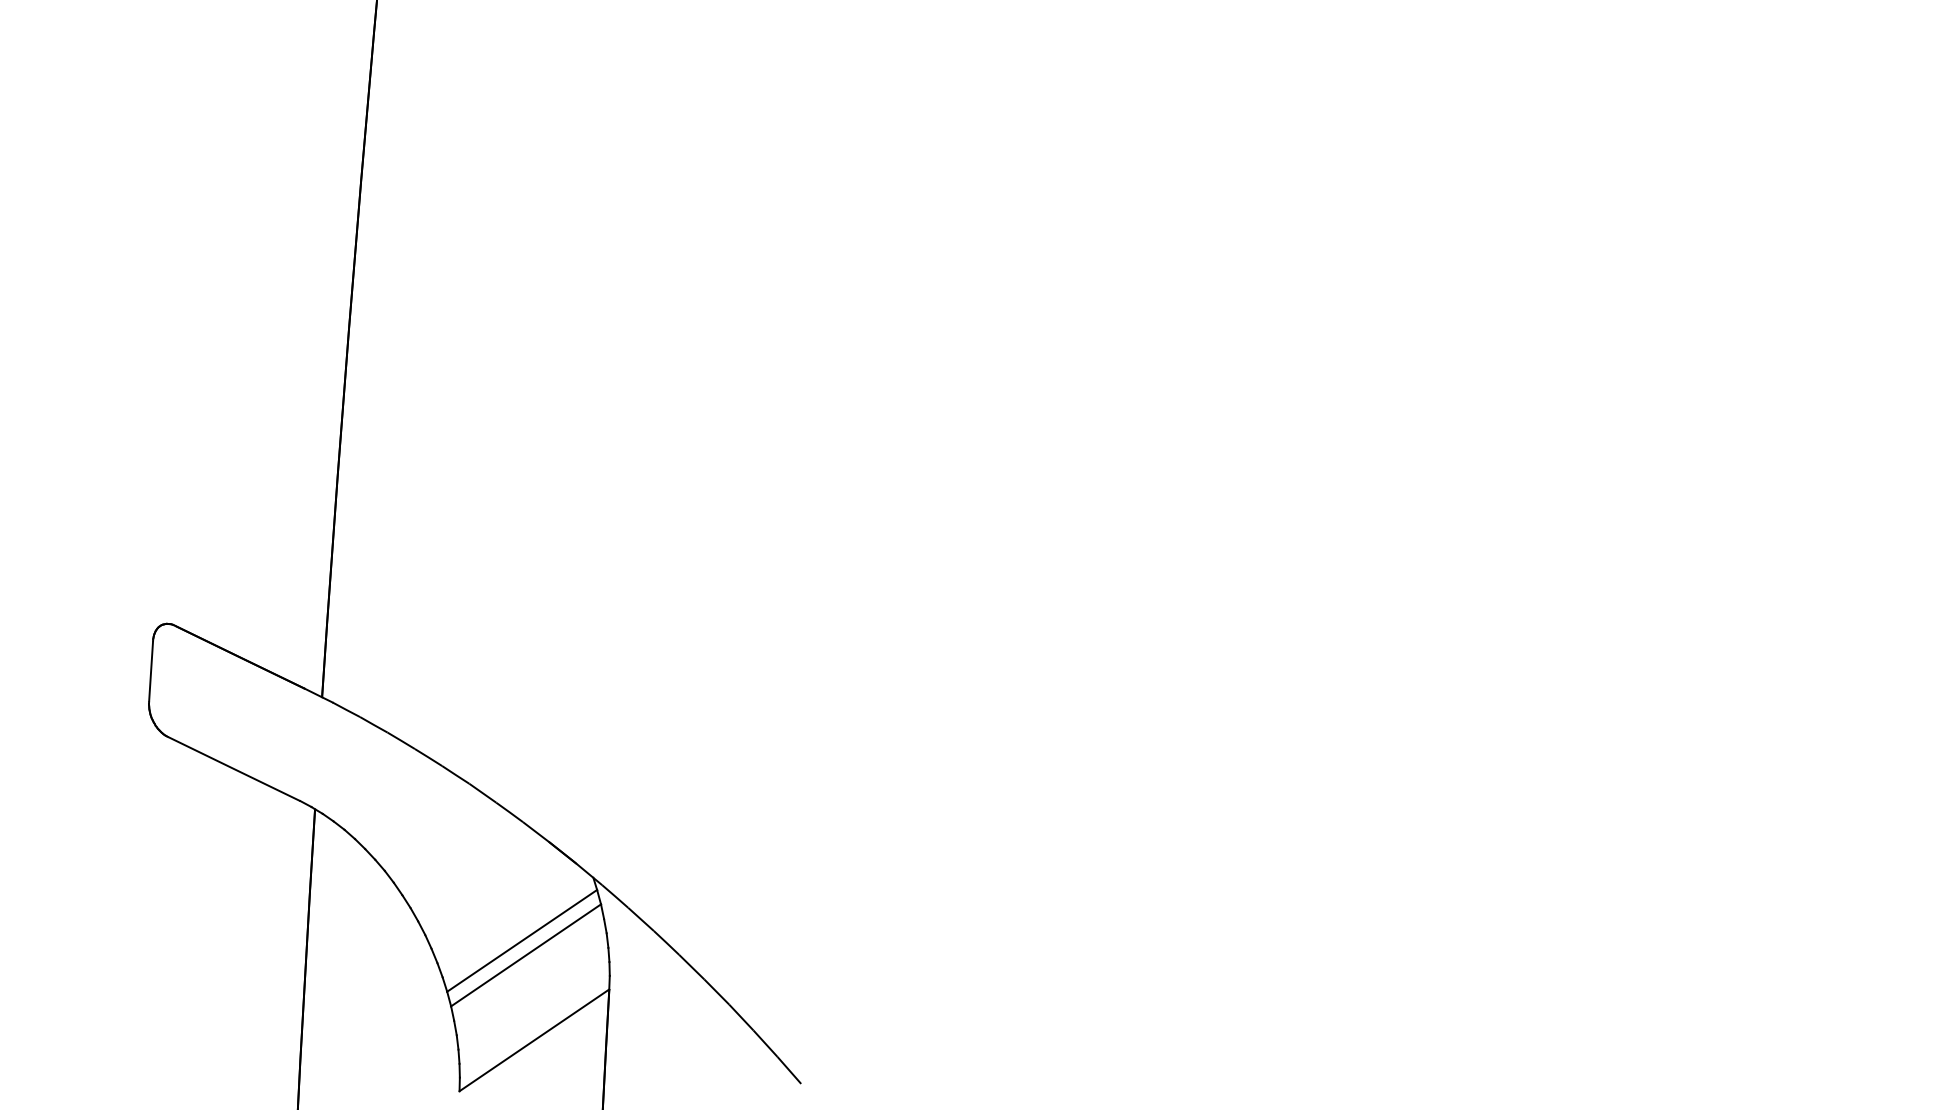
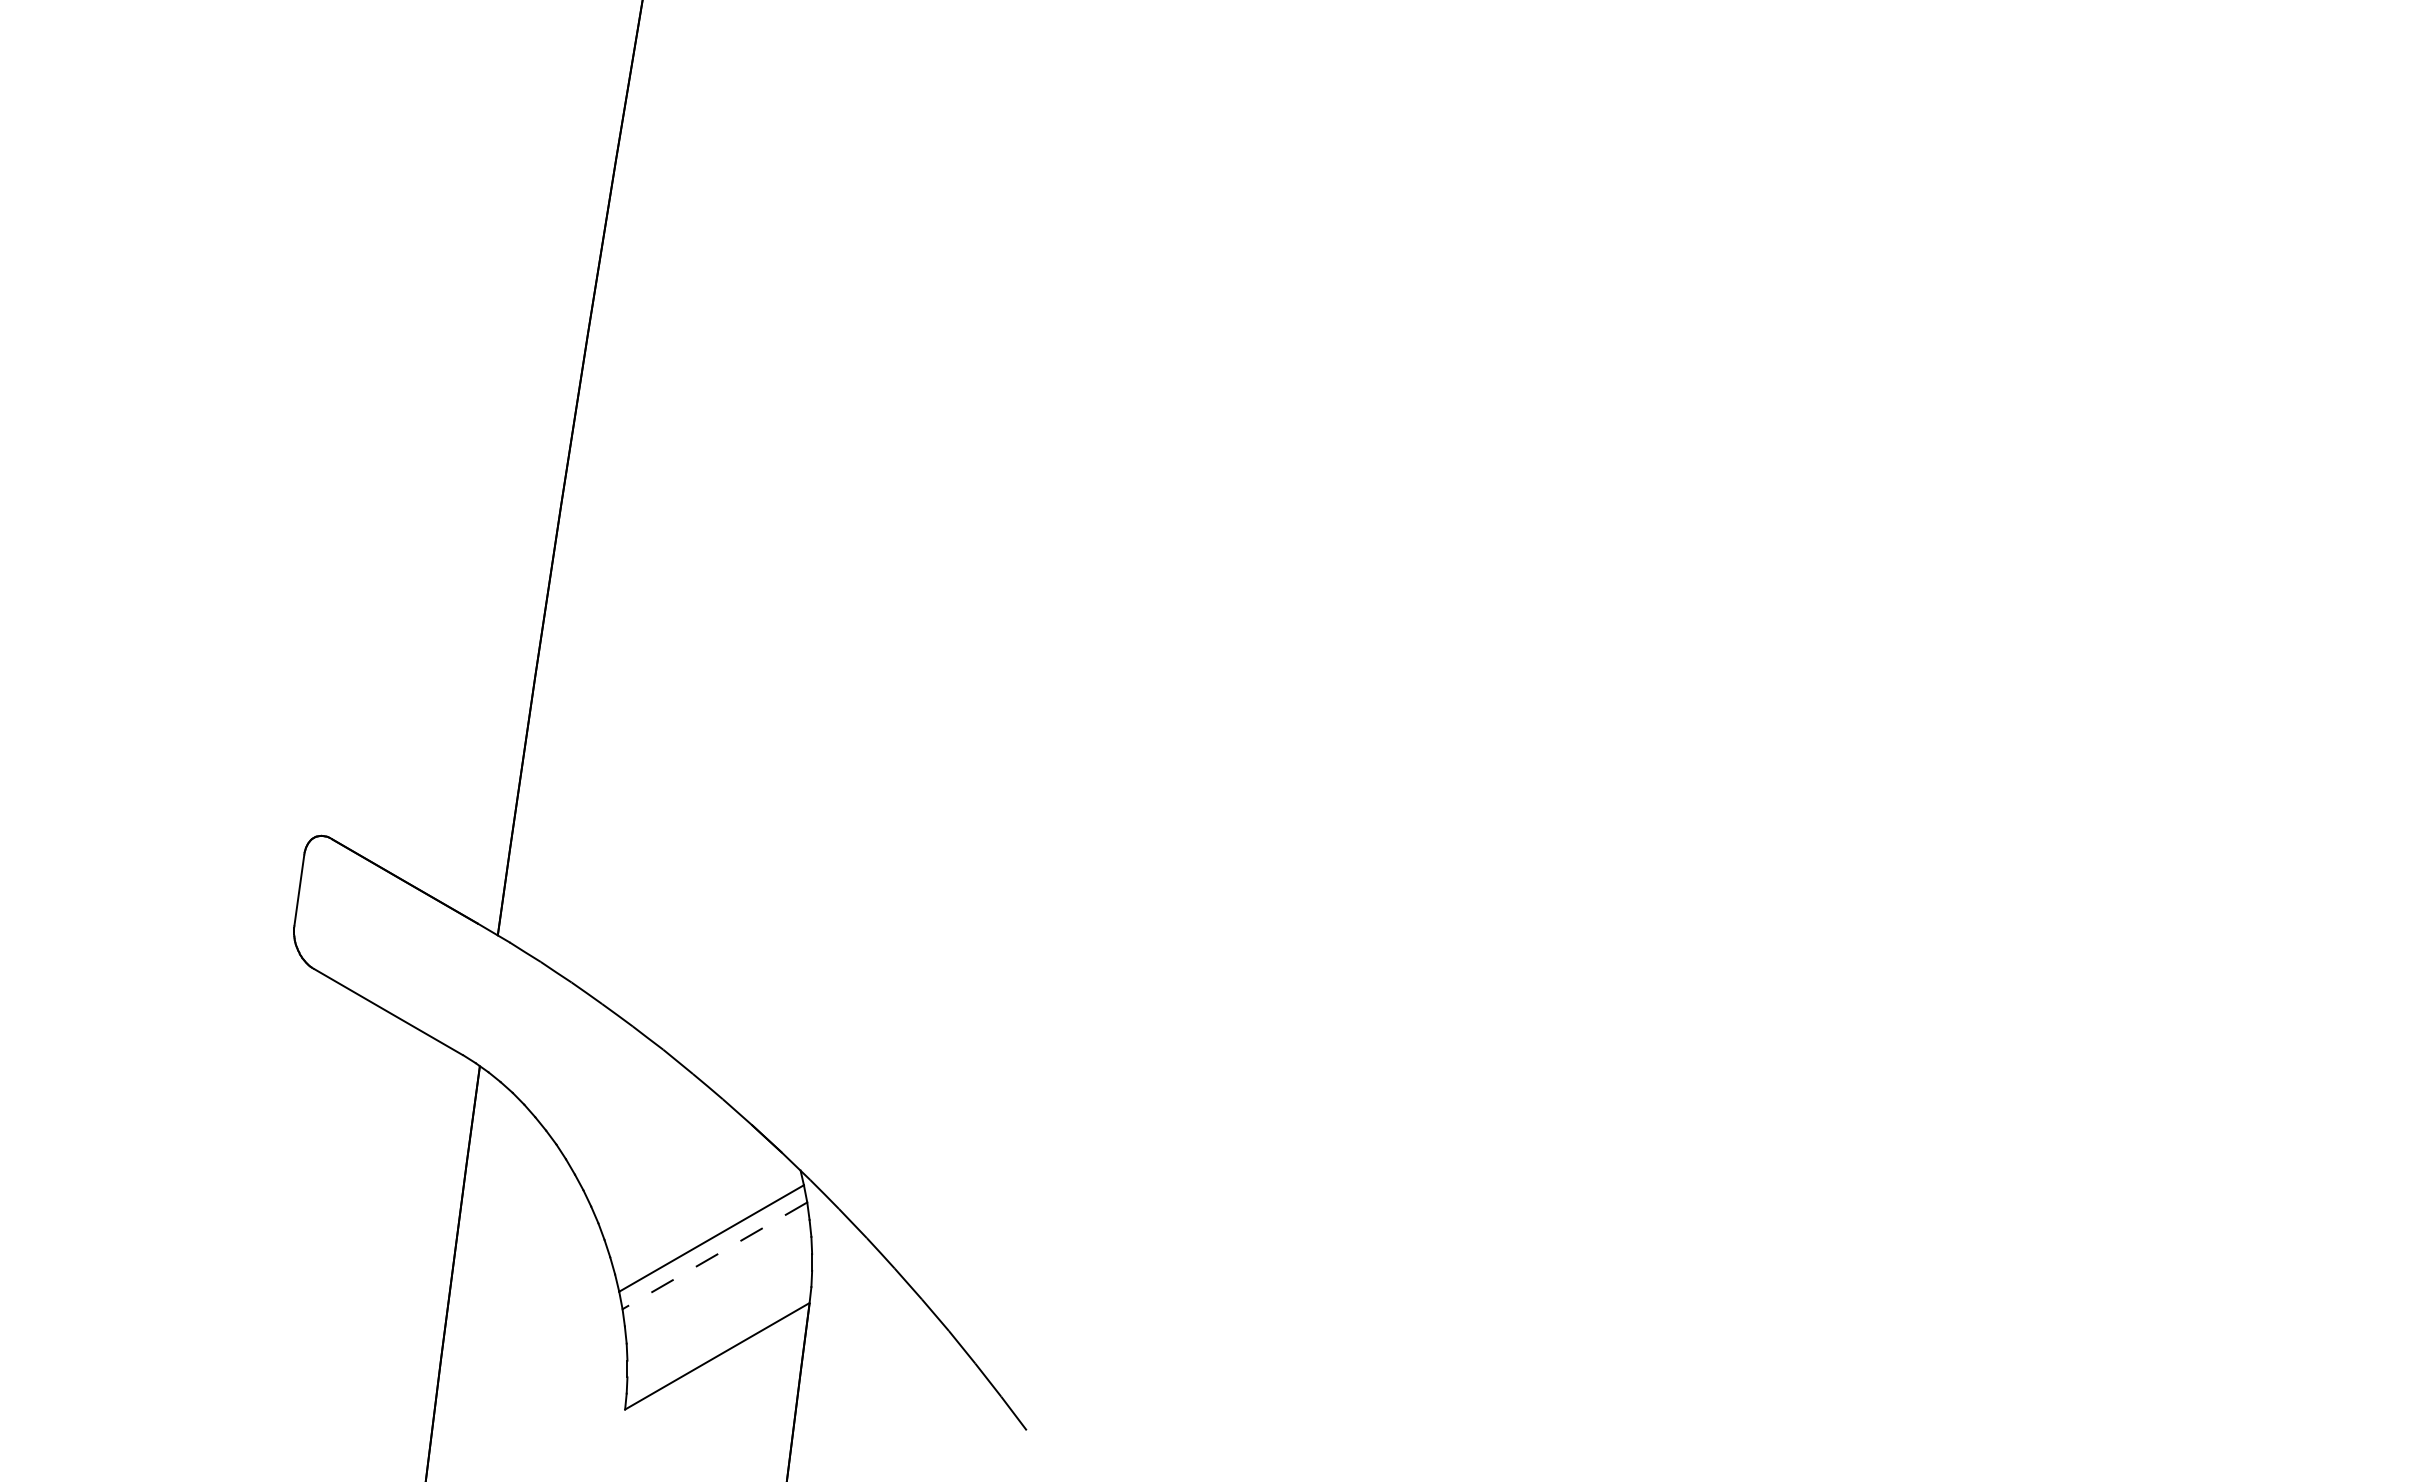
line: (525, 955) -> (714, 1255), solid -> dashed

